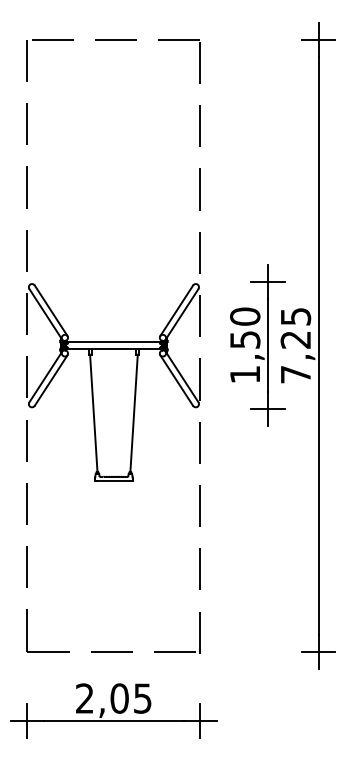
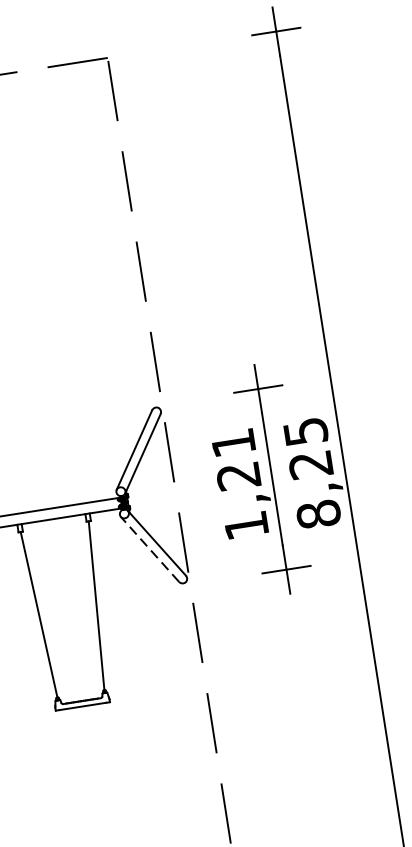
text: (245, 327) -> (236, 458), 1,50 -> 1,21
text: (295, 374) -> (318, 514), 7,25 -> 8,25
line: (176, 380) -> (149, 549), solid -> dashed

